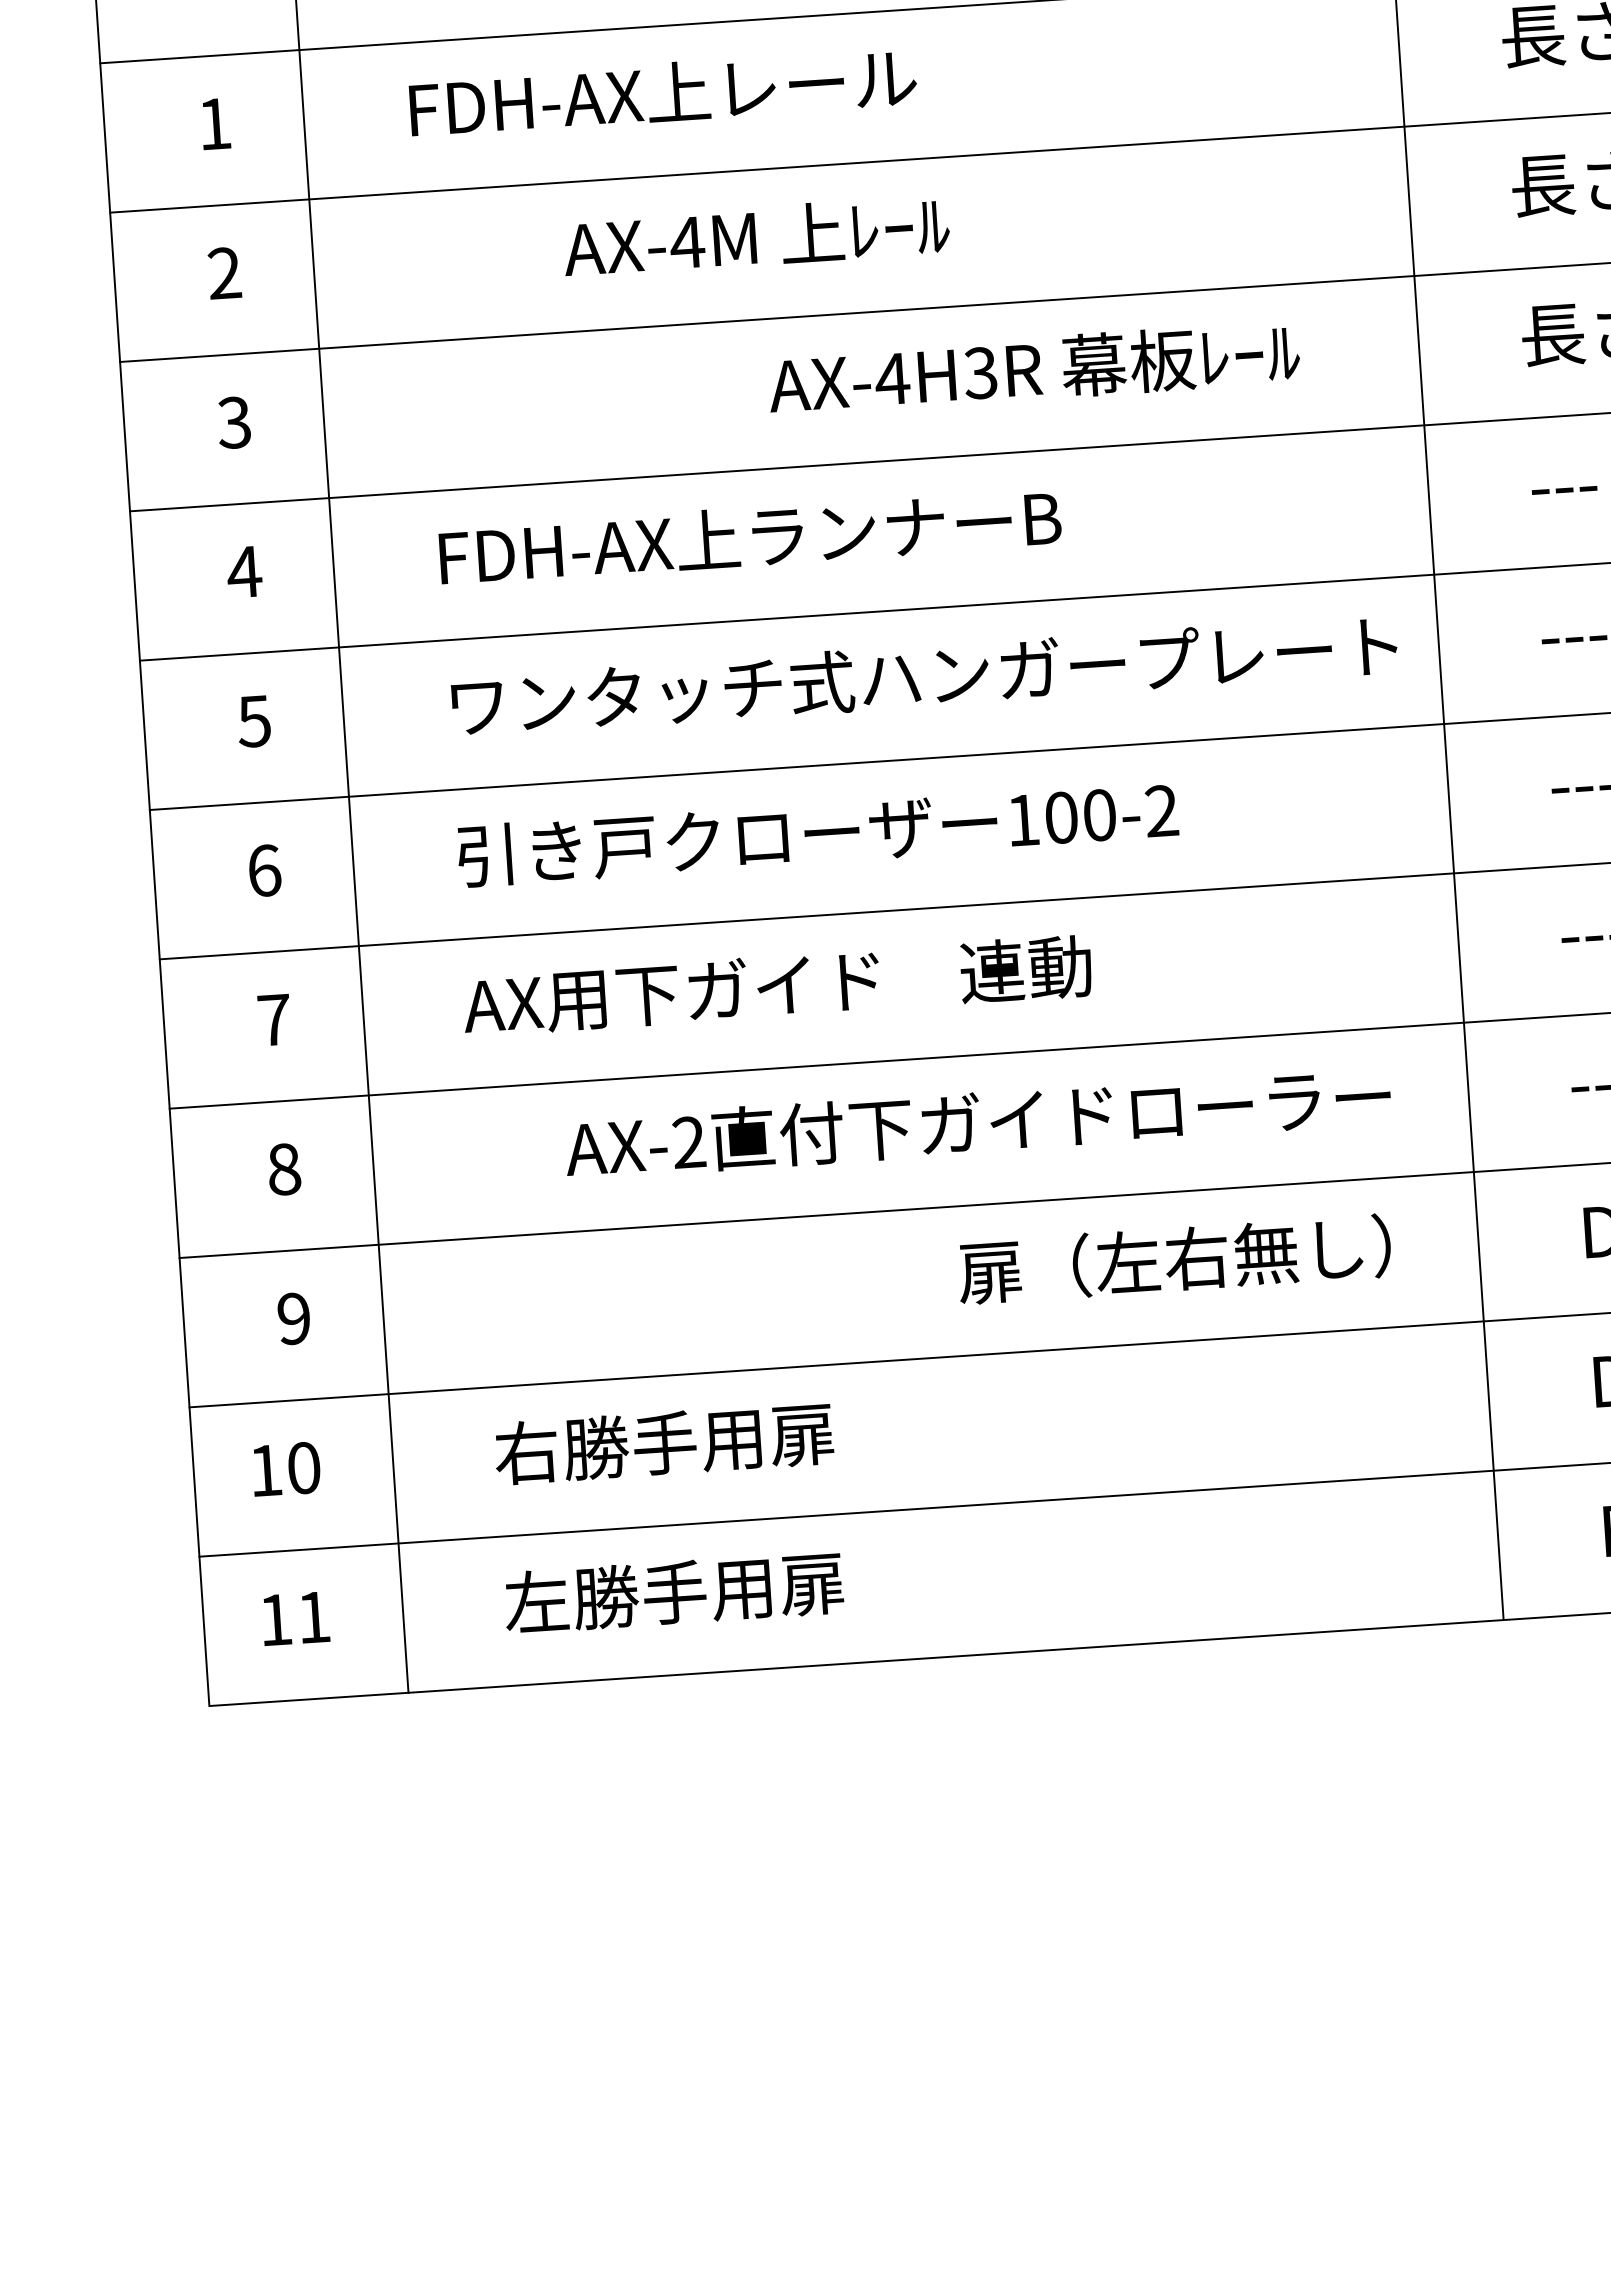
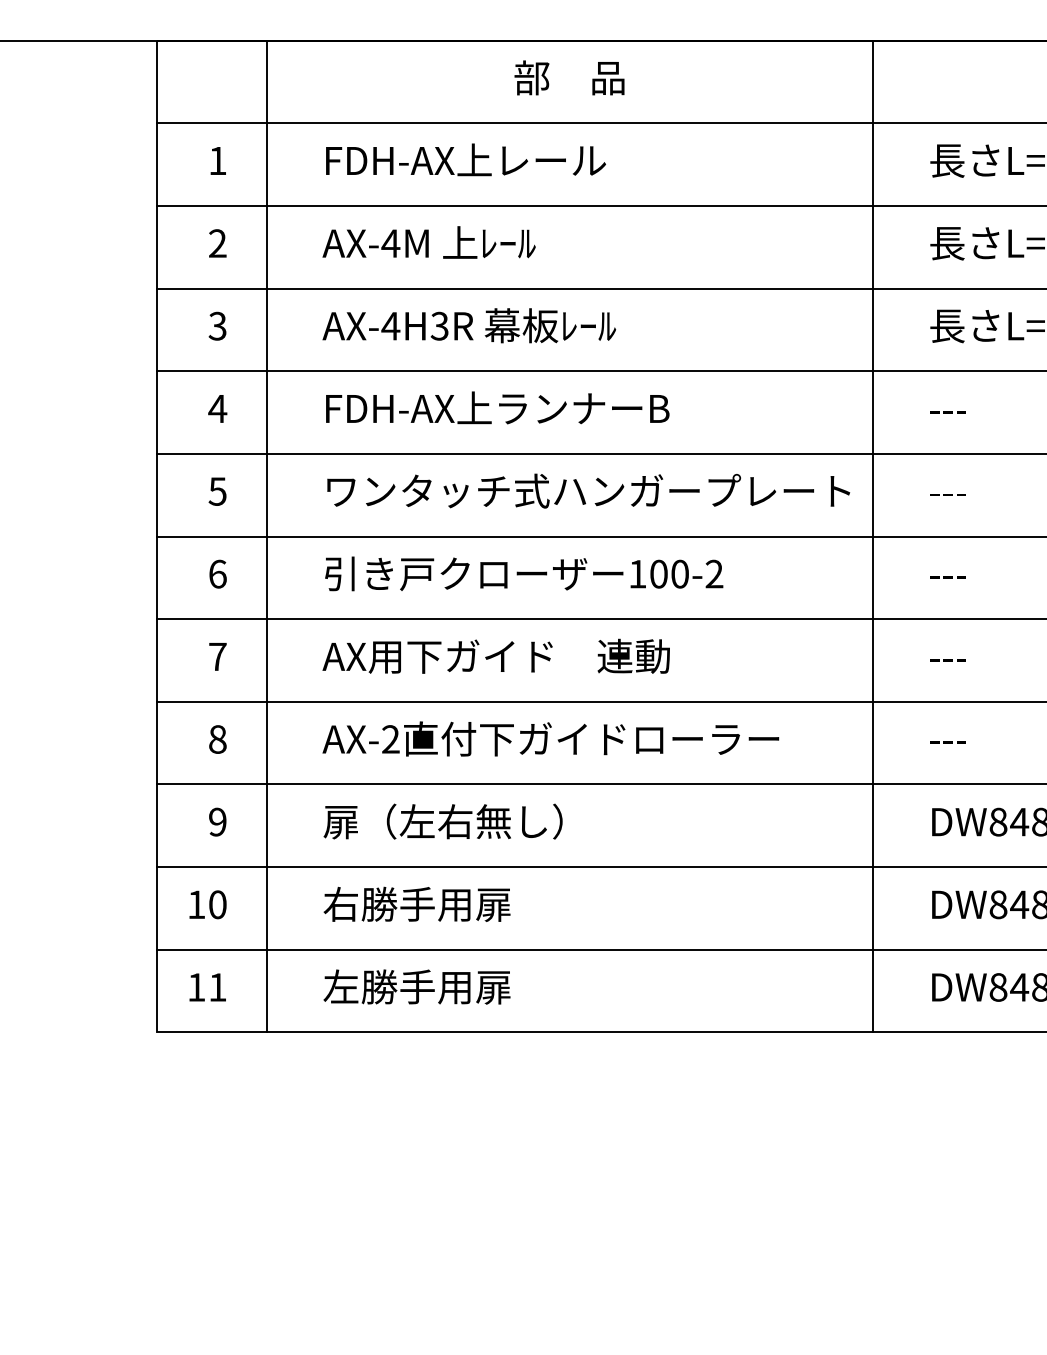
text: (755, 236) -> (428, 242), moved
text: (1034, 368) -> (469, 325), moved
text: (977, 1121) -> (550, 738), moved
text: (1173, 1259) -> (442, 821), moved

